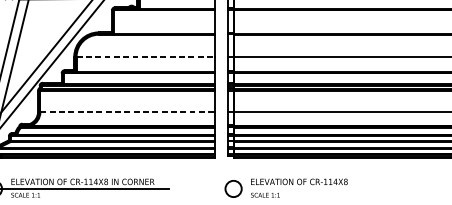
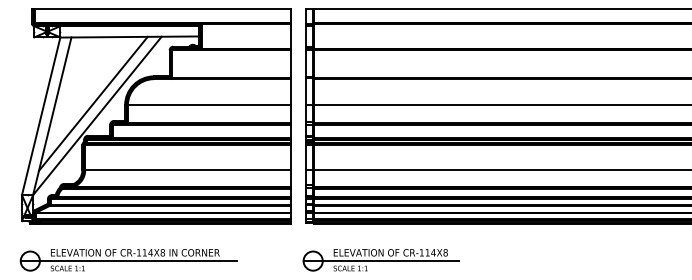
line: (145, 57) -> (209, 105), dashed -> solid
line: (127, 112) -> (188, 170), dashed -> solid
line: (290, 189) -> (380, 261), added

